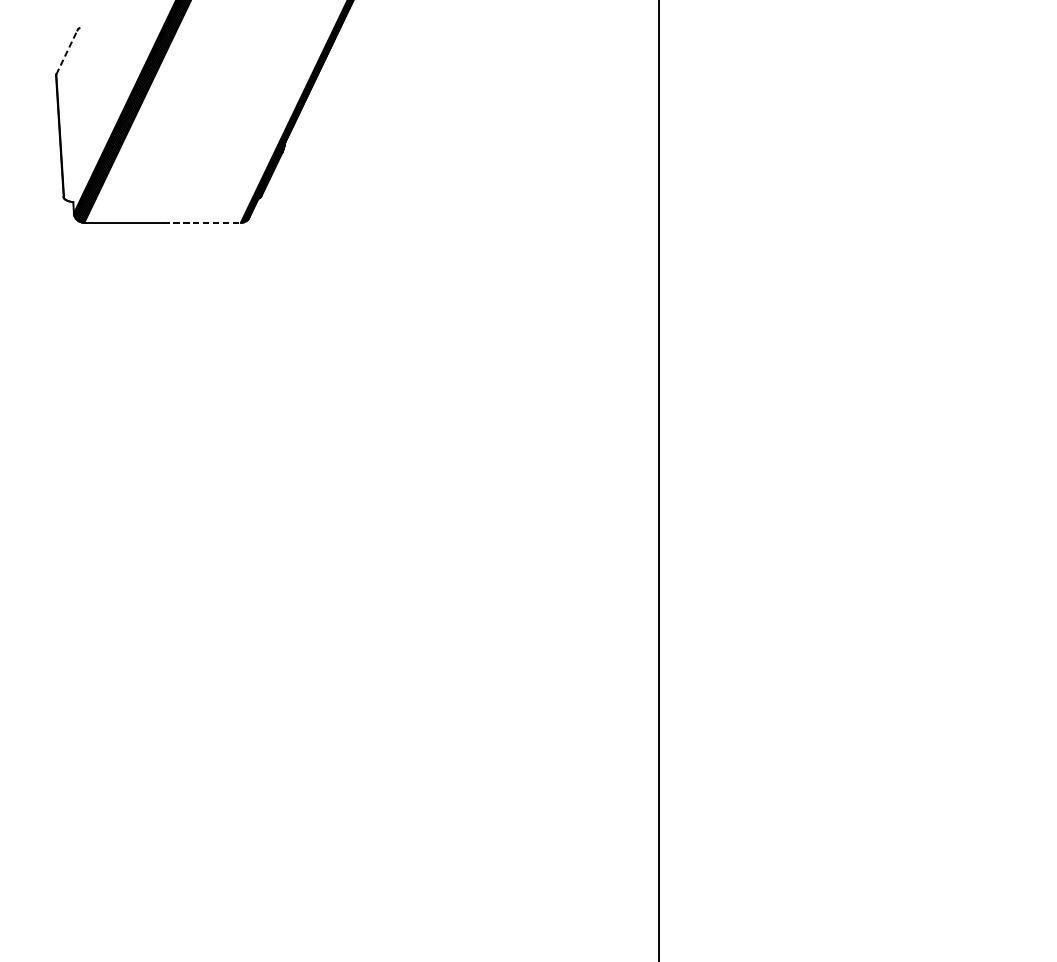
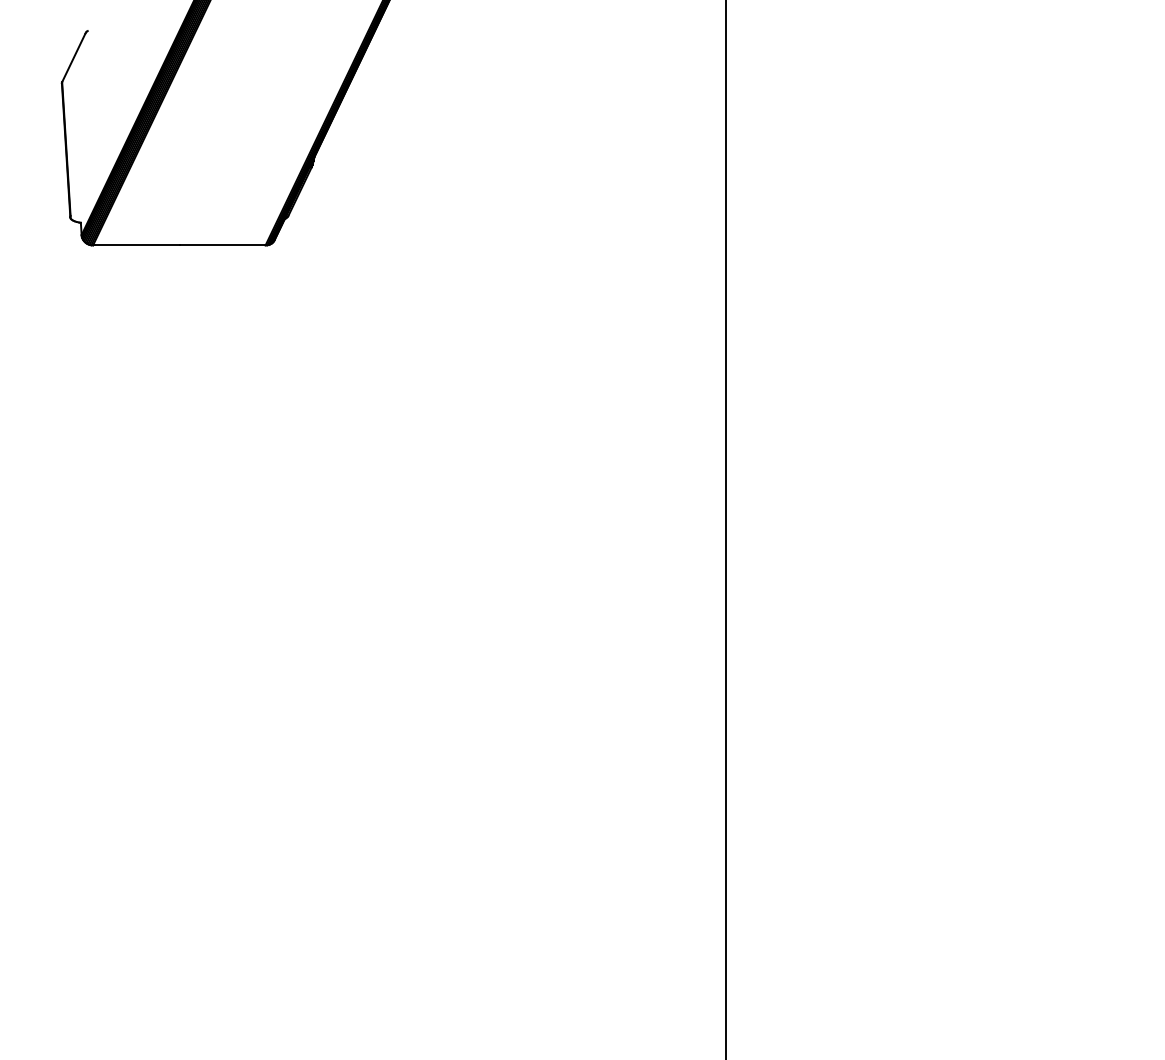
line: (66, 52) -> (73, 57), dashed -> solid
line: (201, 222) -> (222, 245), dashed -> solid

